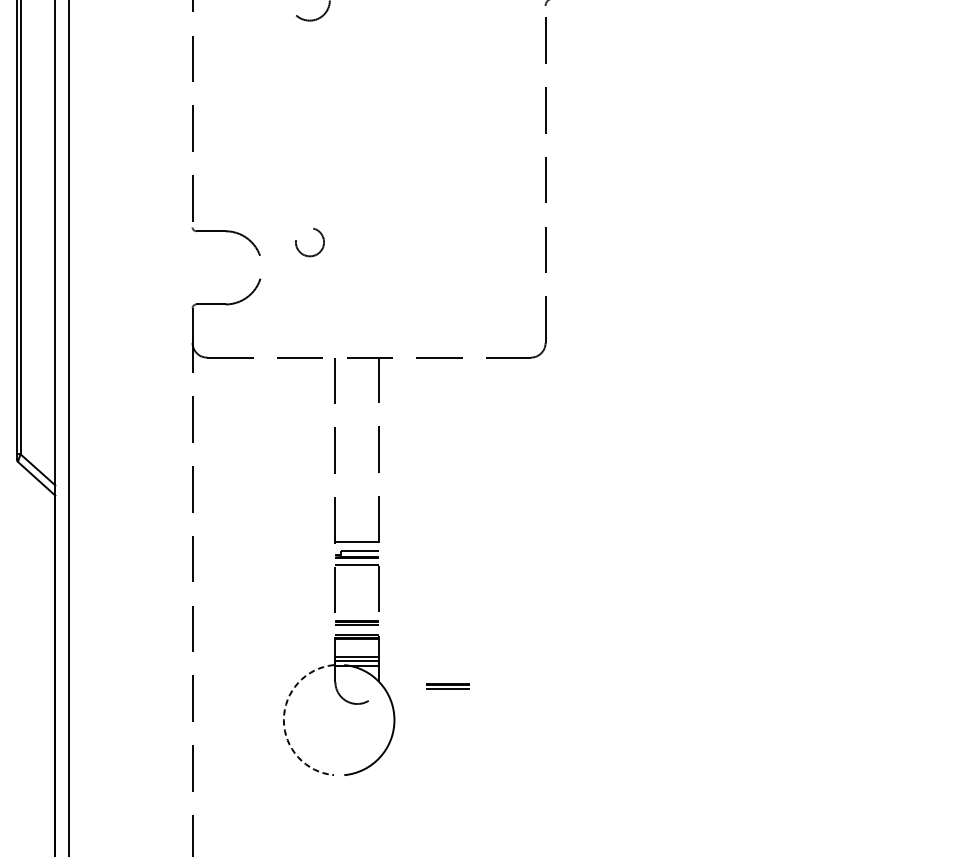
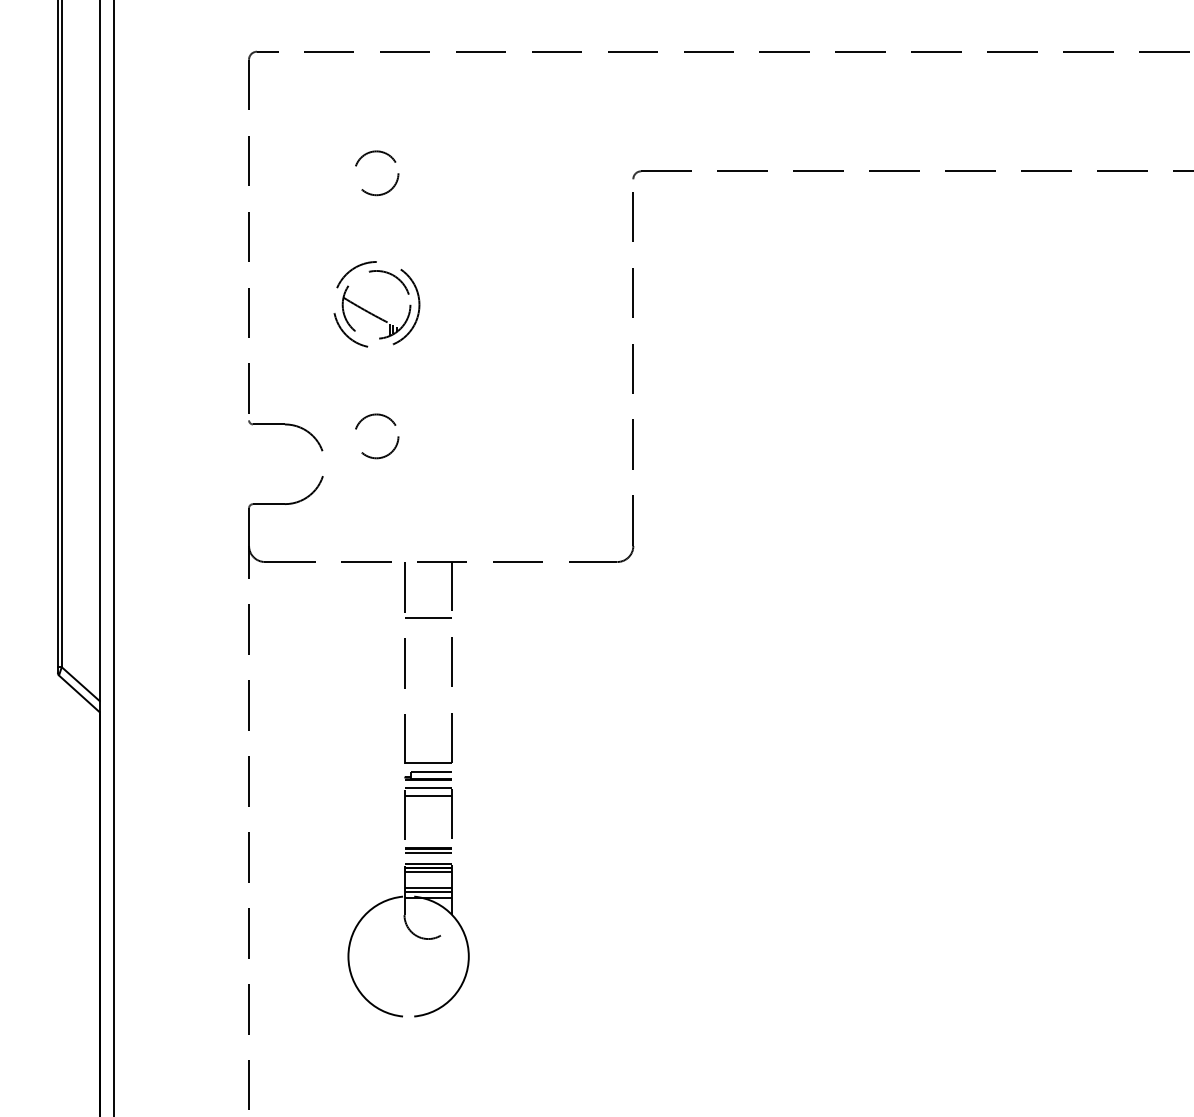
part: (305, 128) -> (371, 312), added
circle: (310, 242) -> (377, 436), size x1.43
line: (357, 408) -> (428, 617), added
line: (357, 572) -> (428, 795), added
line: (357, 642) -> (428, 872), added
part: (448, 686) -> (527, 919), removed
arc: (283, 720) -> (348, 956), dashed -> solid

